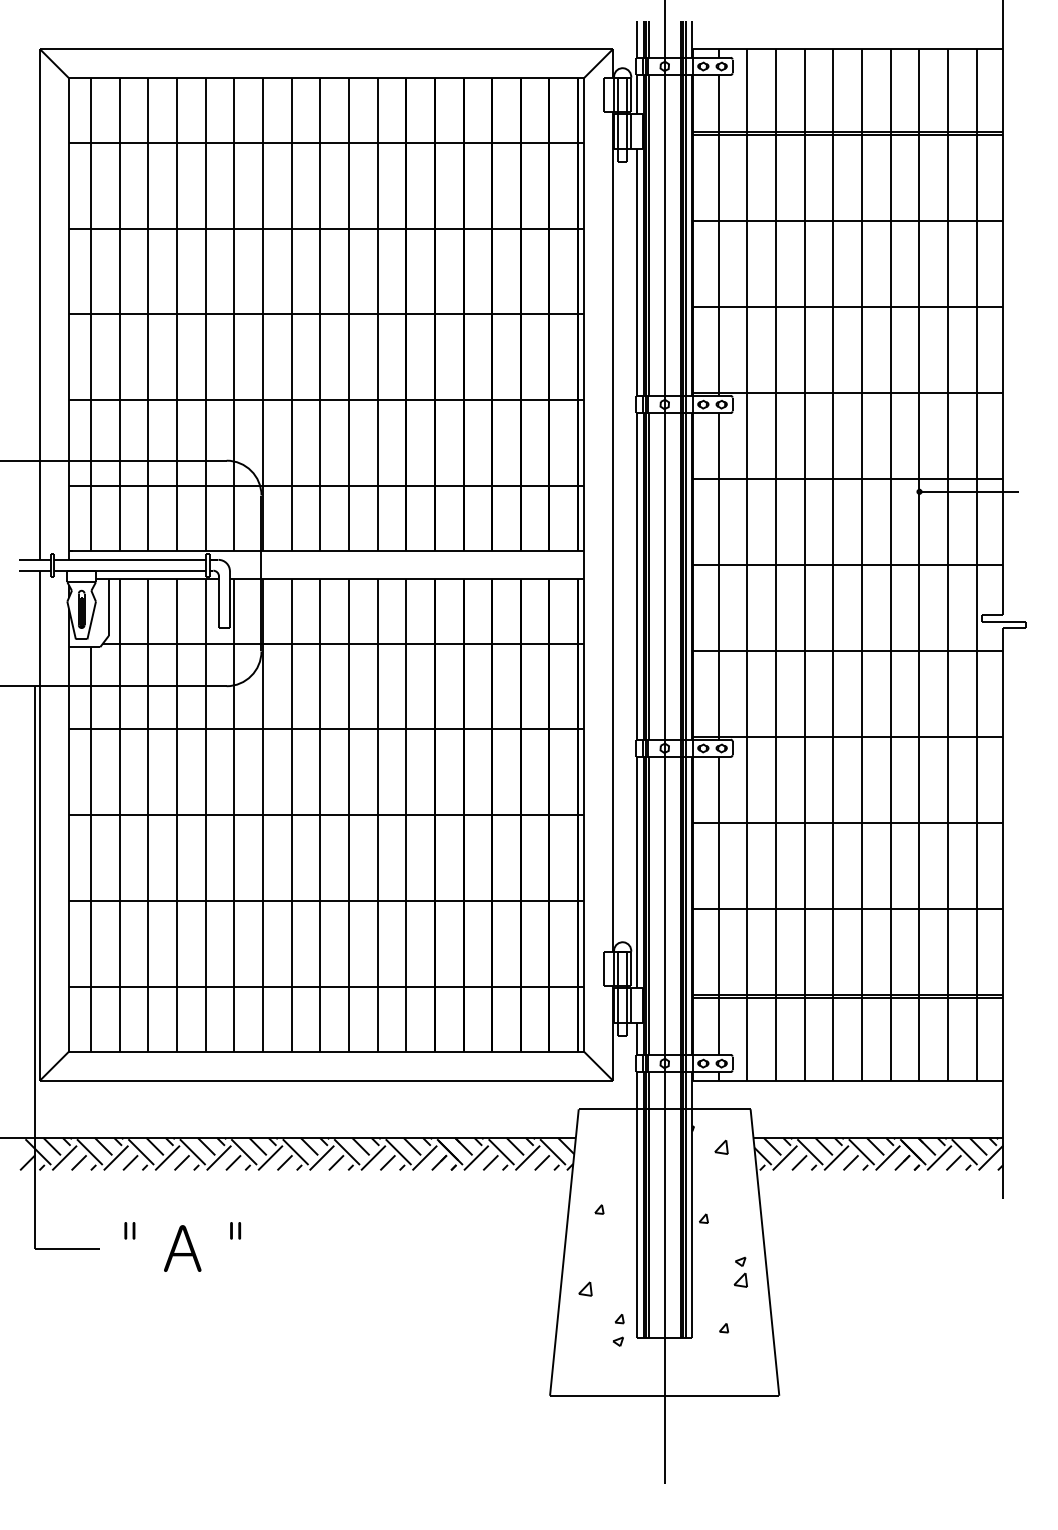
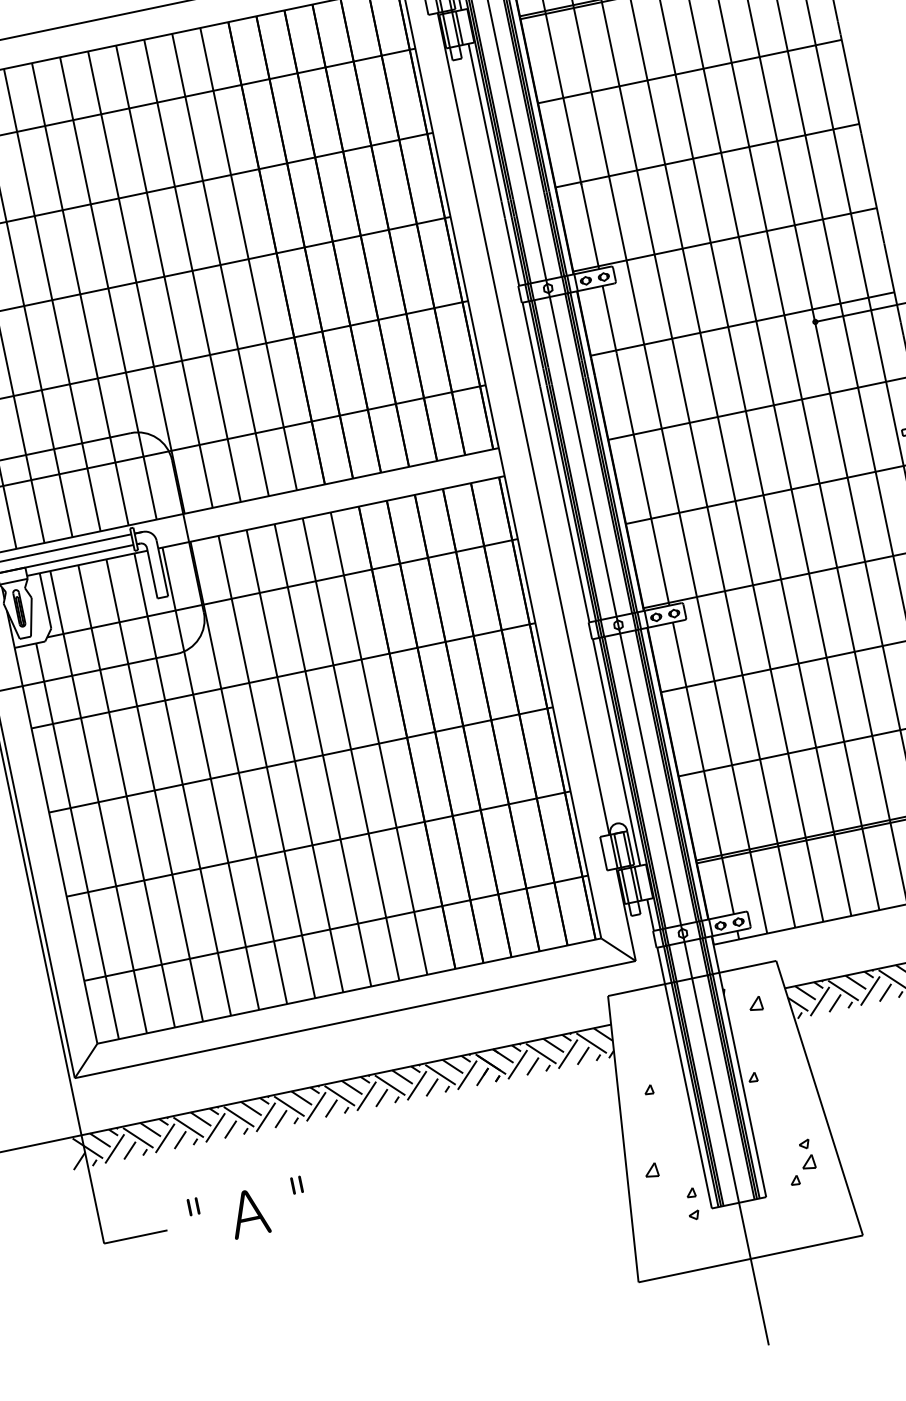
part: (740, 1271) -> (806, 1154), moved

